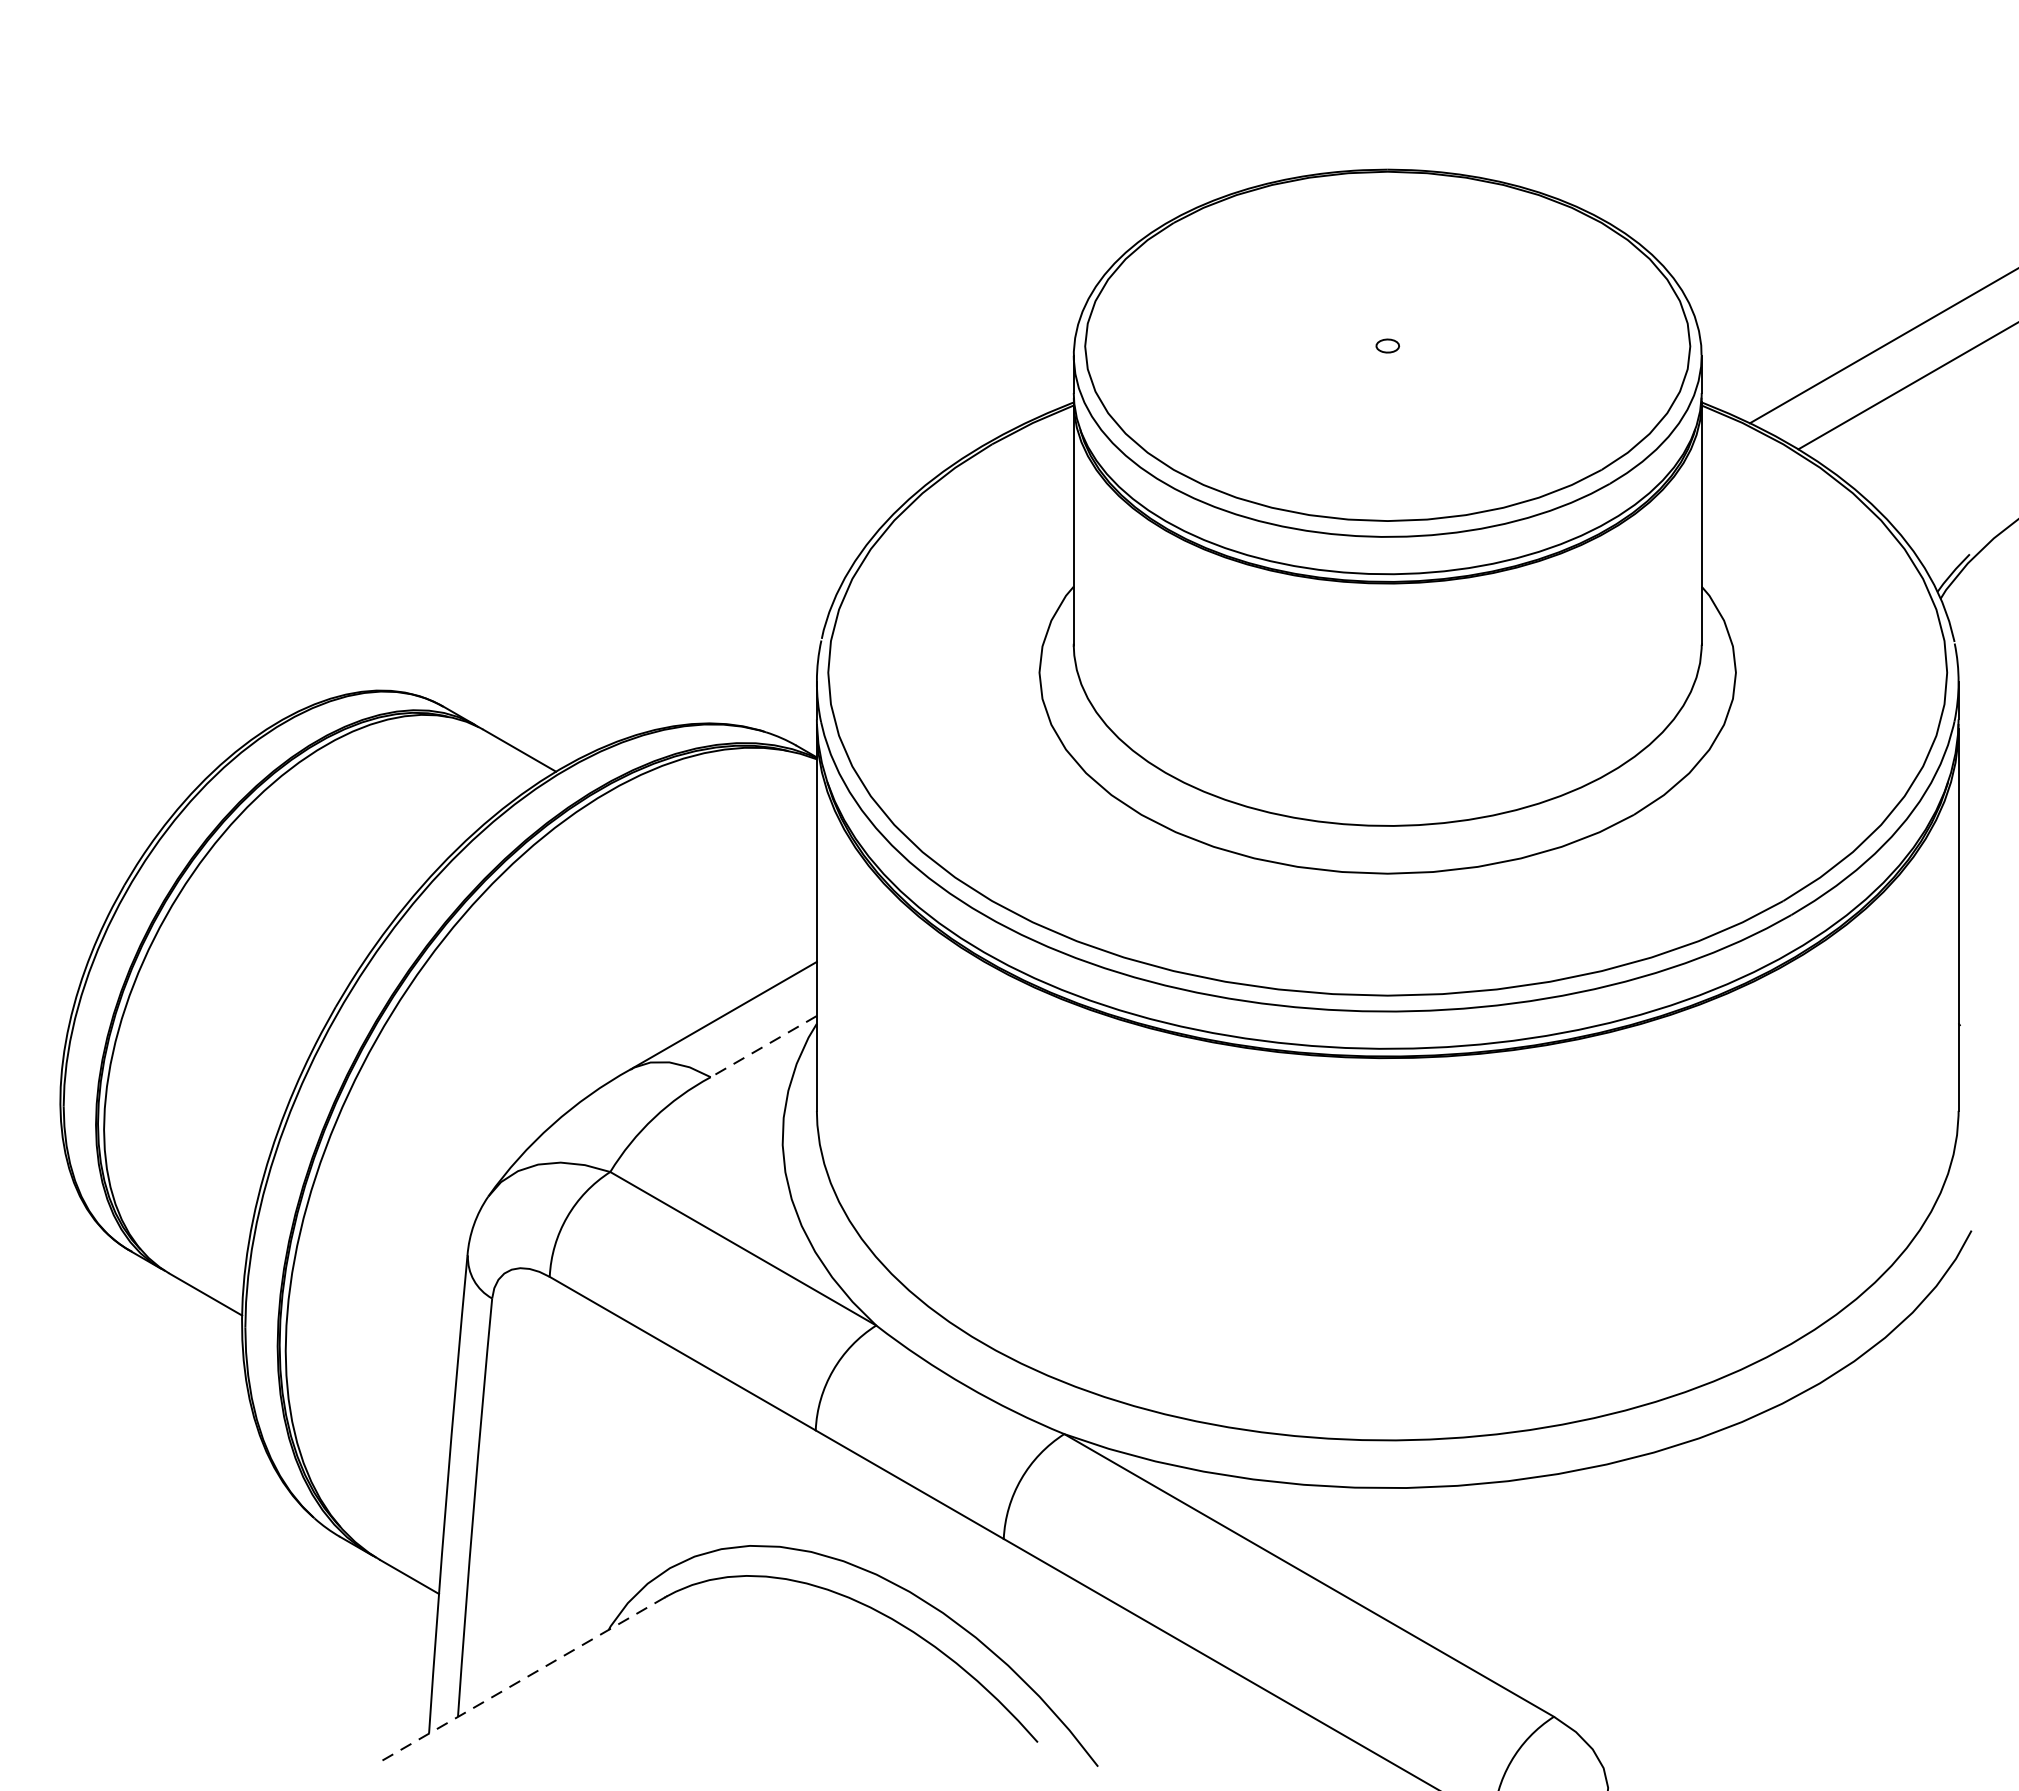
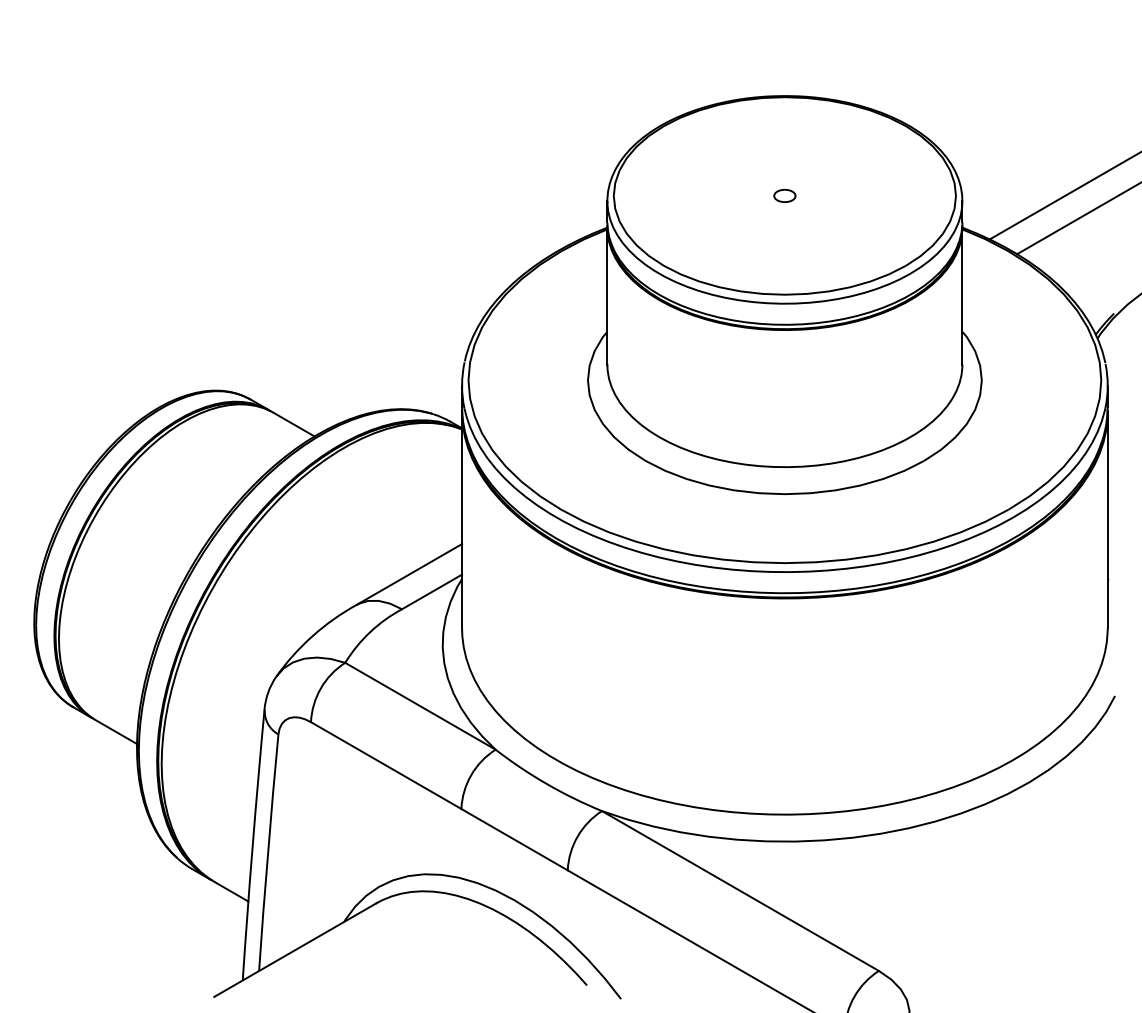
part: (1387, 345) -> (784, 195), size x1.67
line: (764, 1045) -> (432, 591), dashed -> solid
line: (522, 1680) -> (295, 950), dashed -> solid

